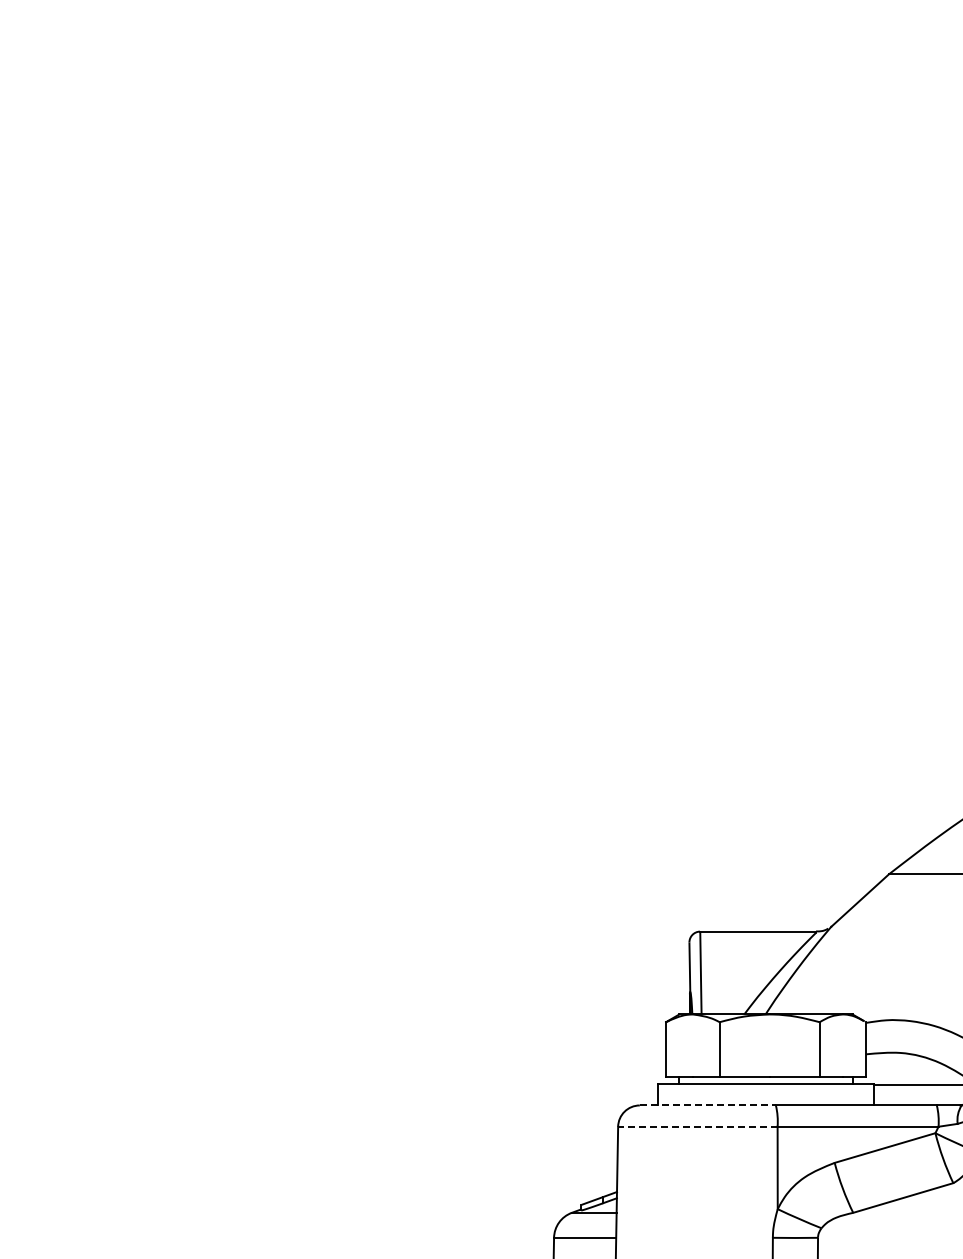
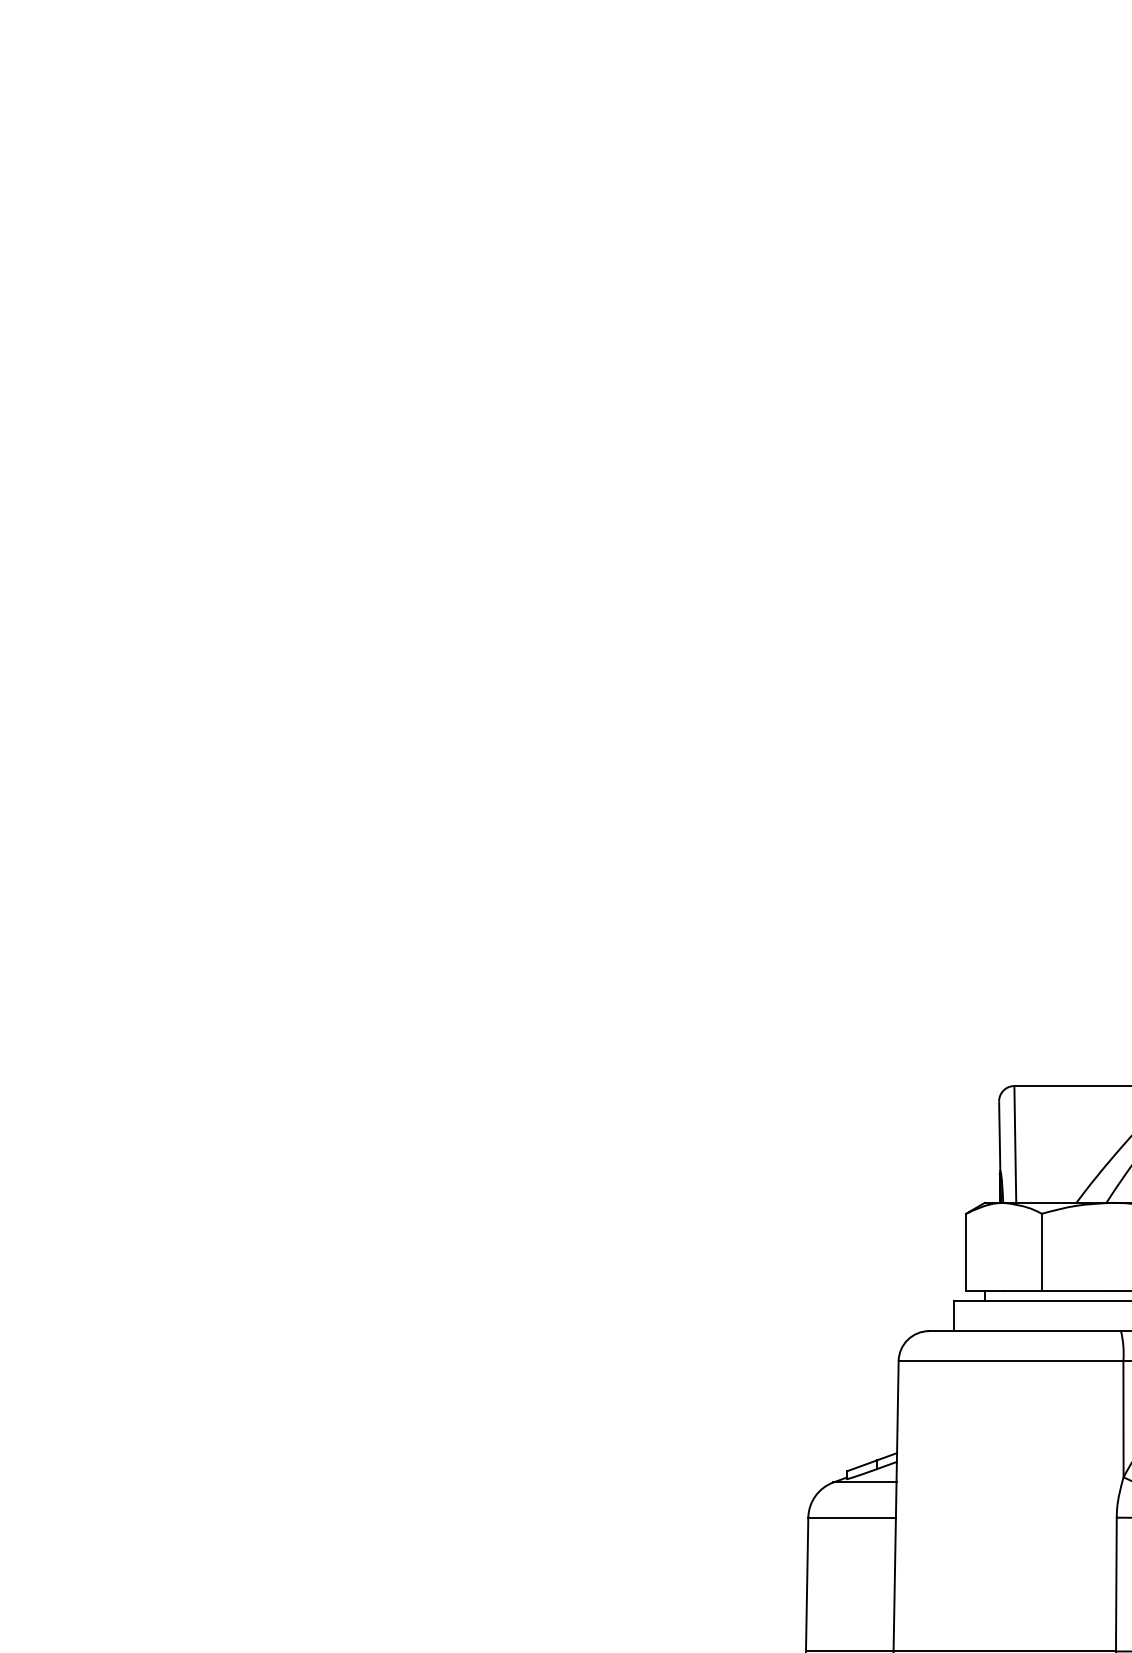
line: (708, 1105) -> (1026, 1331), dashed -> solid
line: (697, 1126) -> (1010, 1360), dashed -> solid

